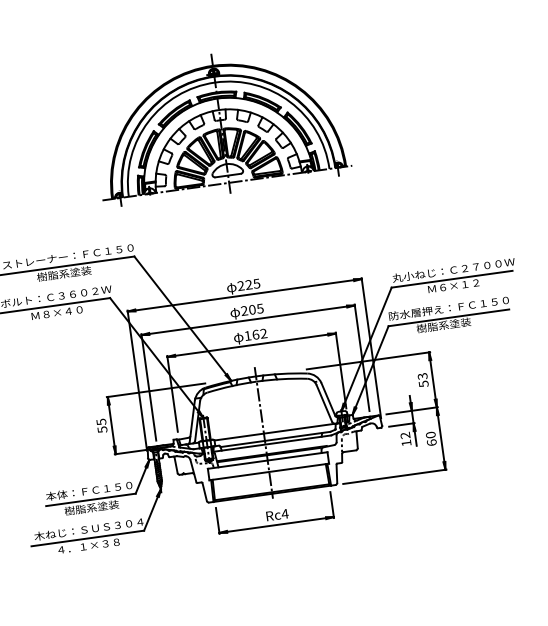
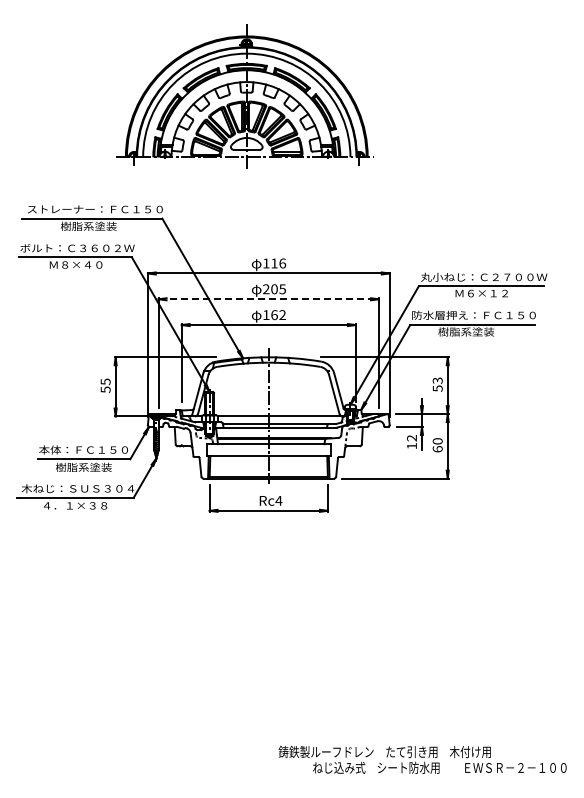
part: (218, 124) -> (244, 96), moved
text: (248, 284) -> (274, 263), 225 -> 116
line: (248, 320) -> (269, 299), solid -> dashed

